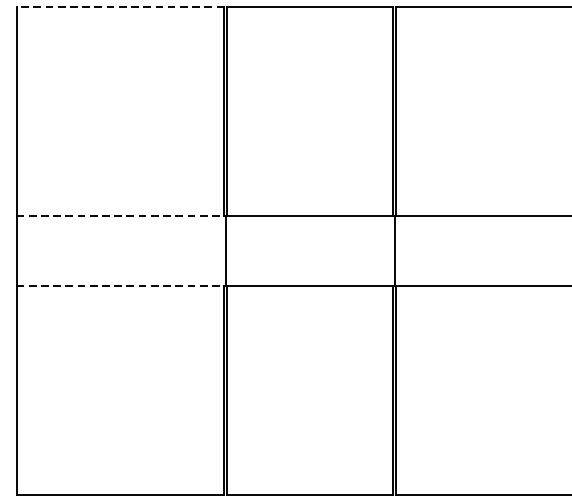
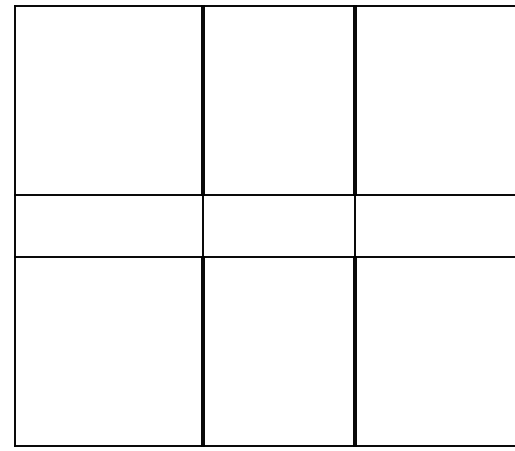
line: (120, 7) -> (108, 6), dashed -> solid
line: (120, 216) -> (108, 194), dashed -> solid
line: (120, 286) -> (108, 257), dashed -> solid

